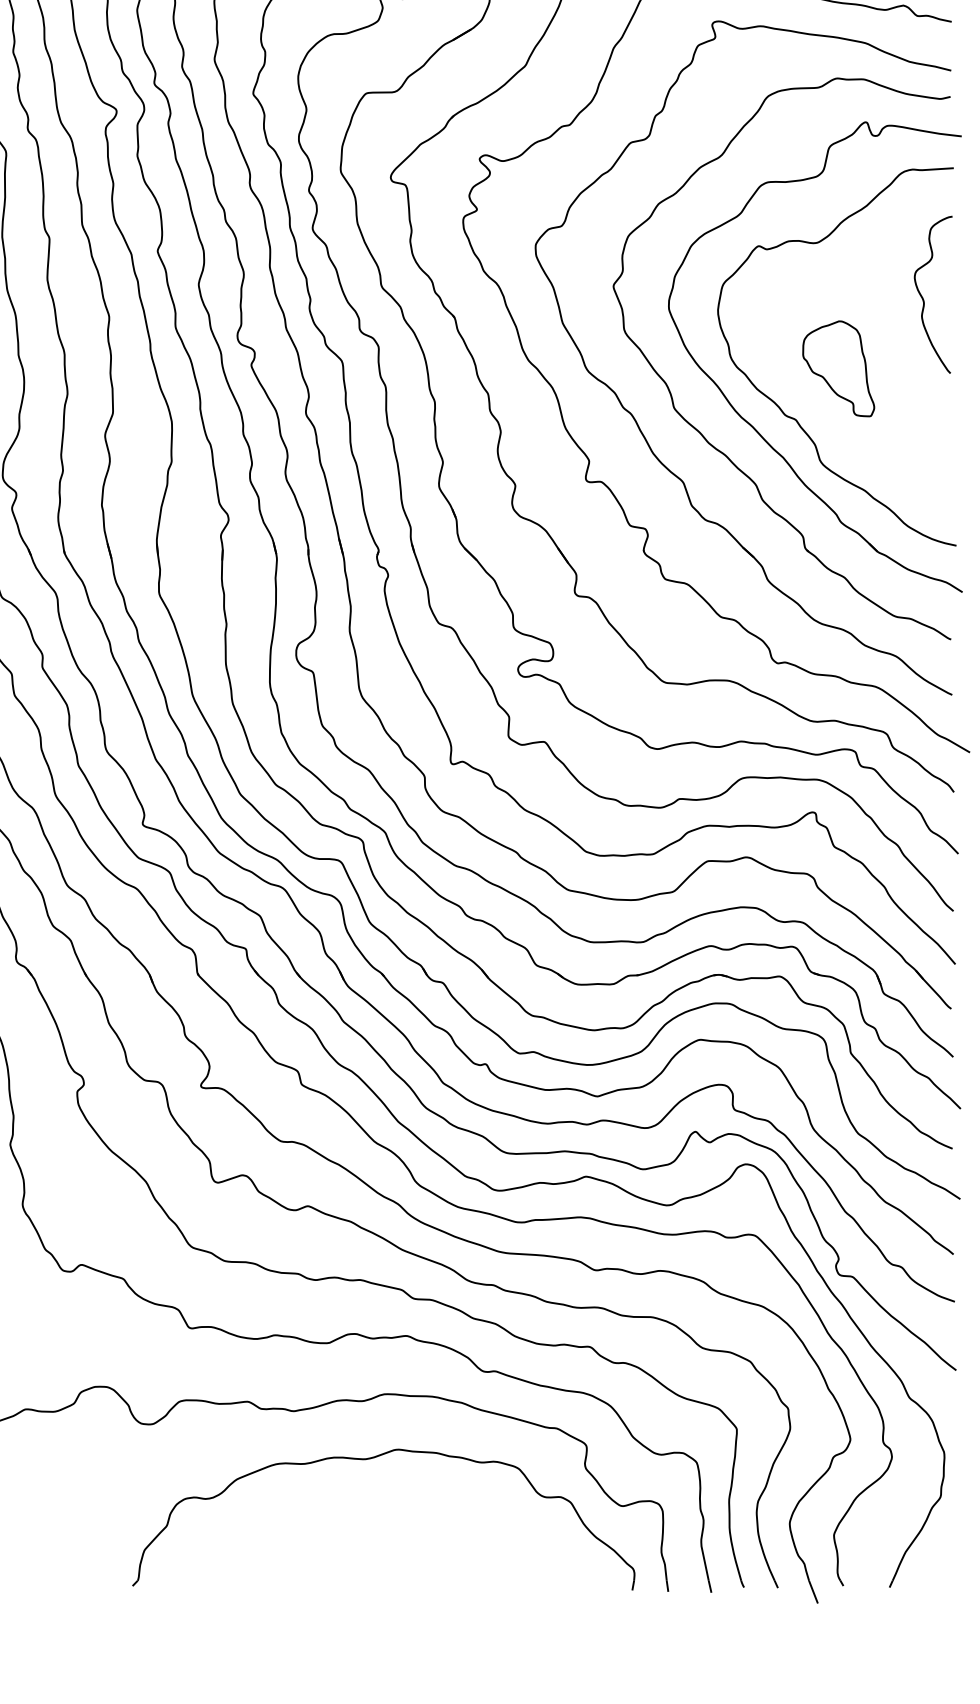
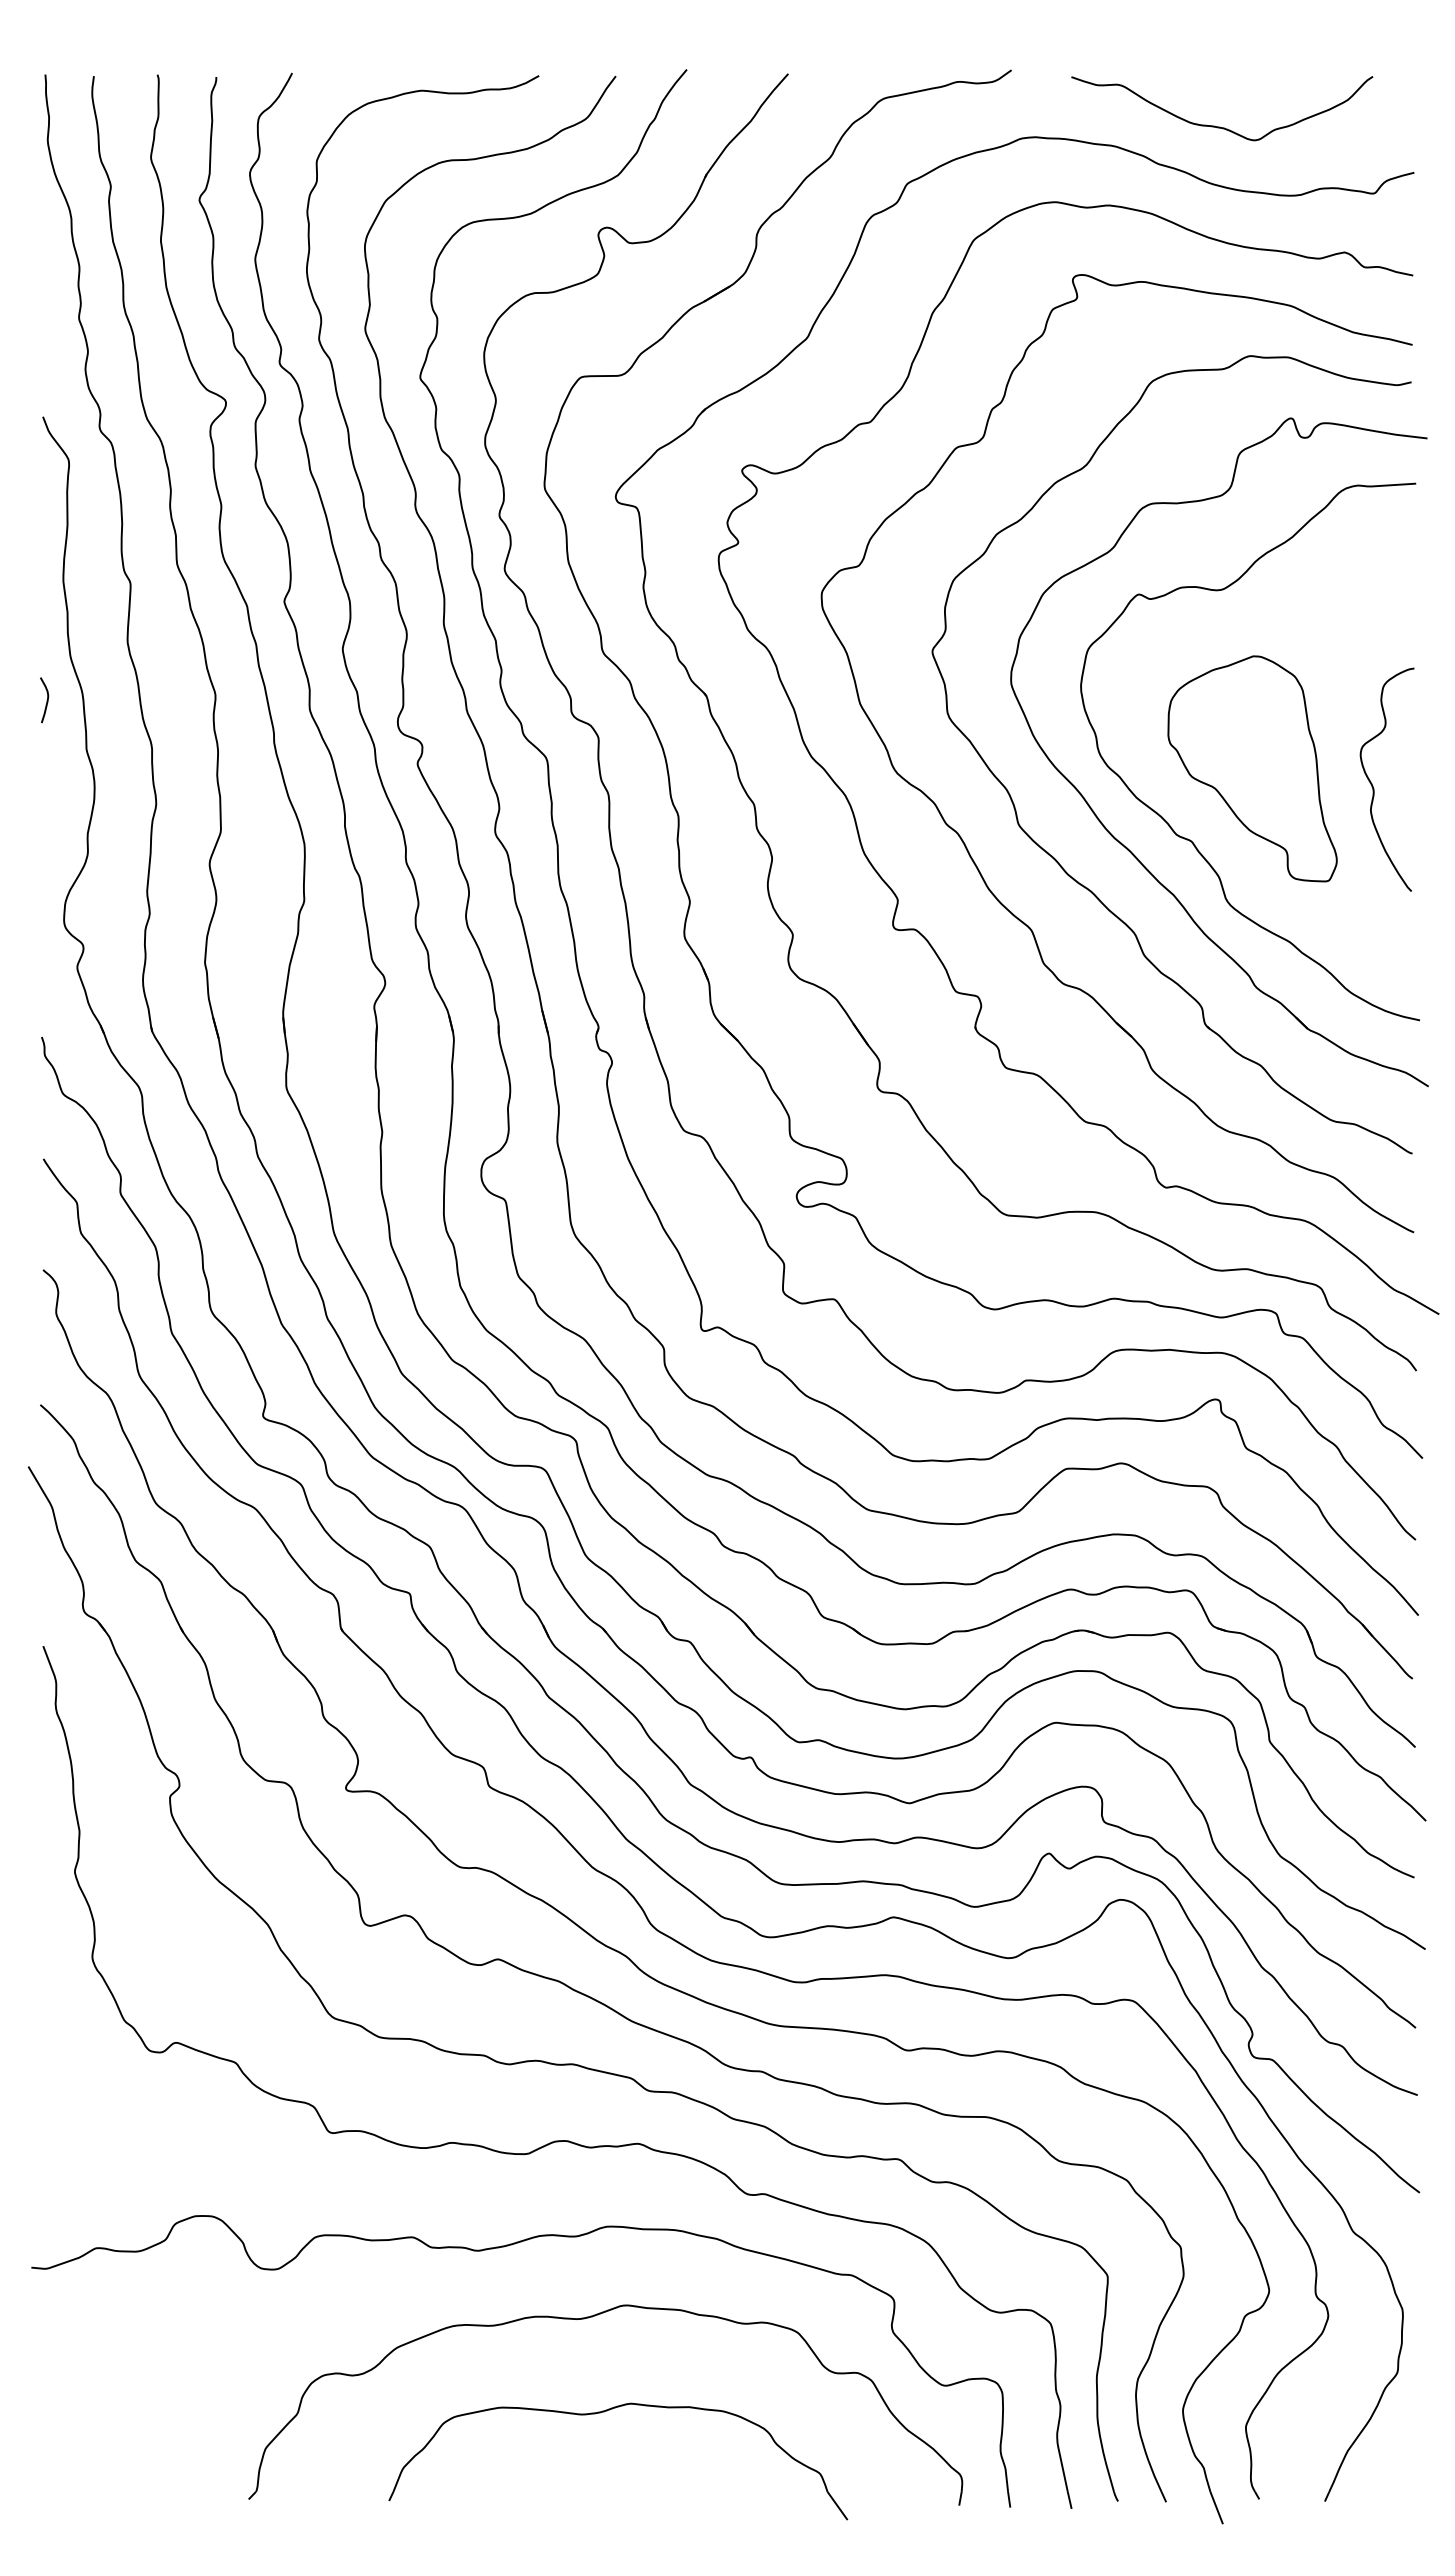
curve: (923, 298) -> (1373, 785), moved
part: (838, 368) -> (1252, 768), size x1.67
part: (382, 1524) -> (604, 2412), added

